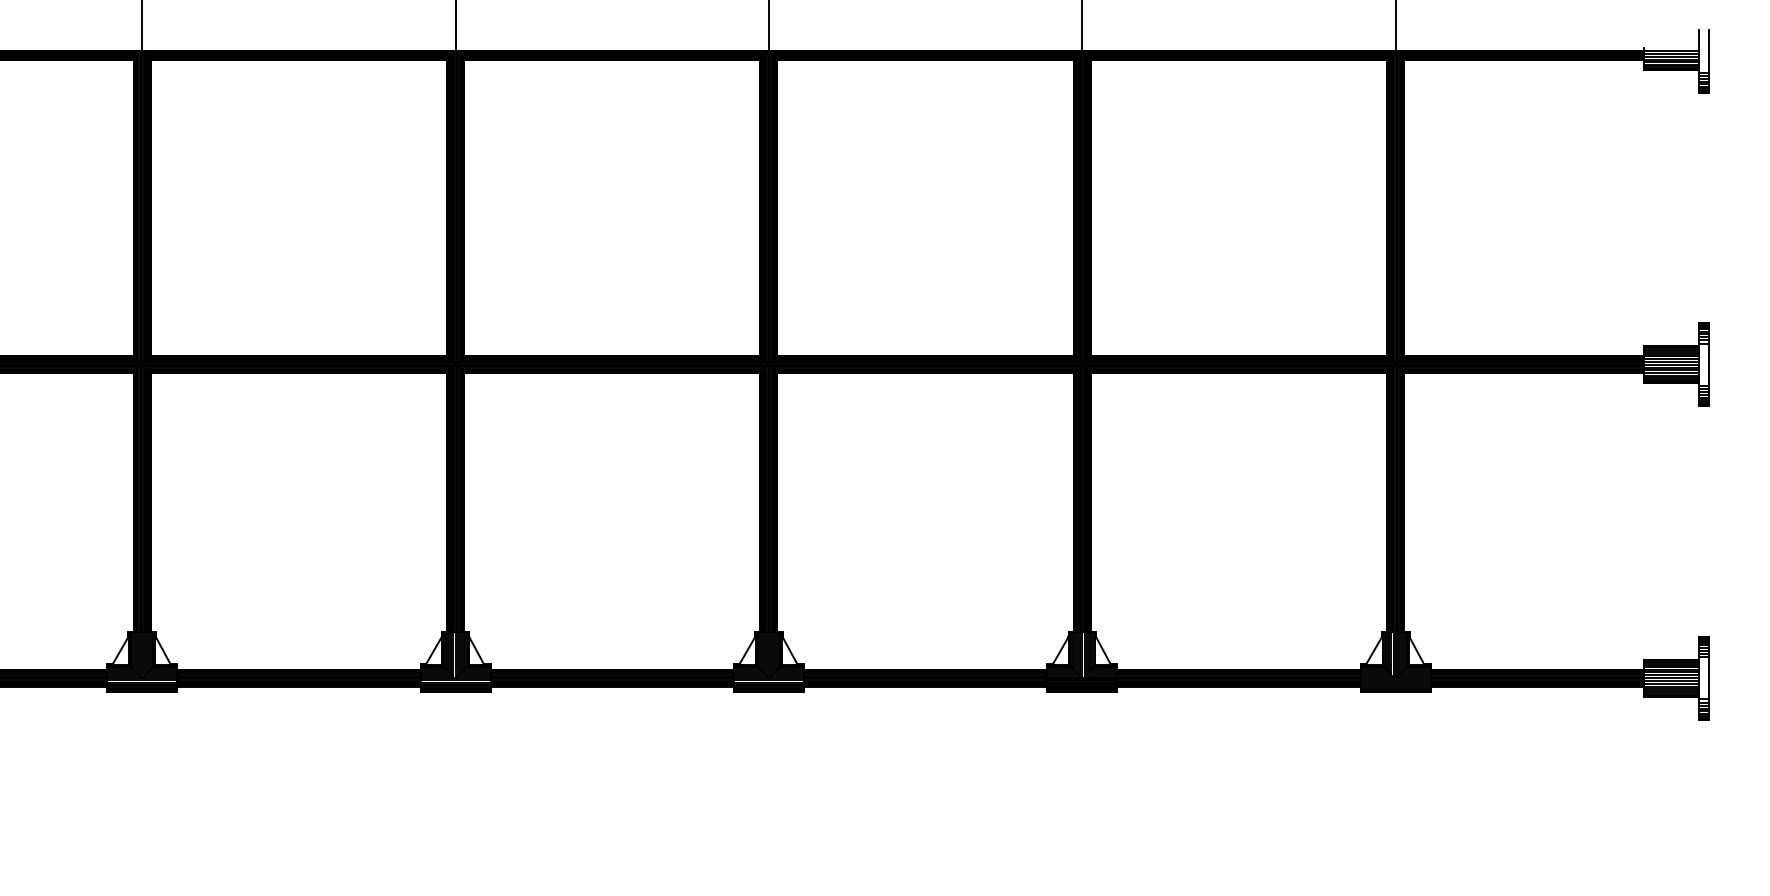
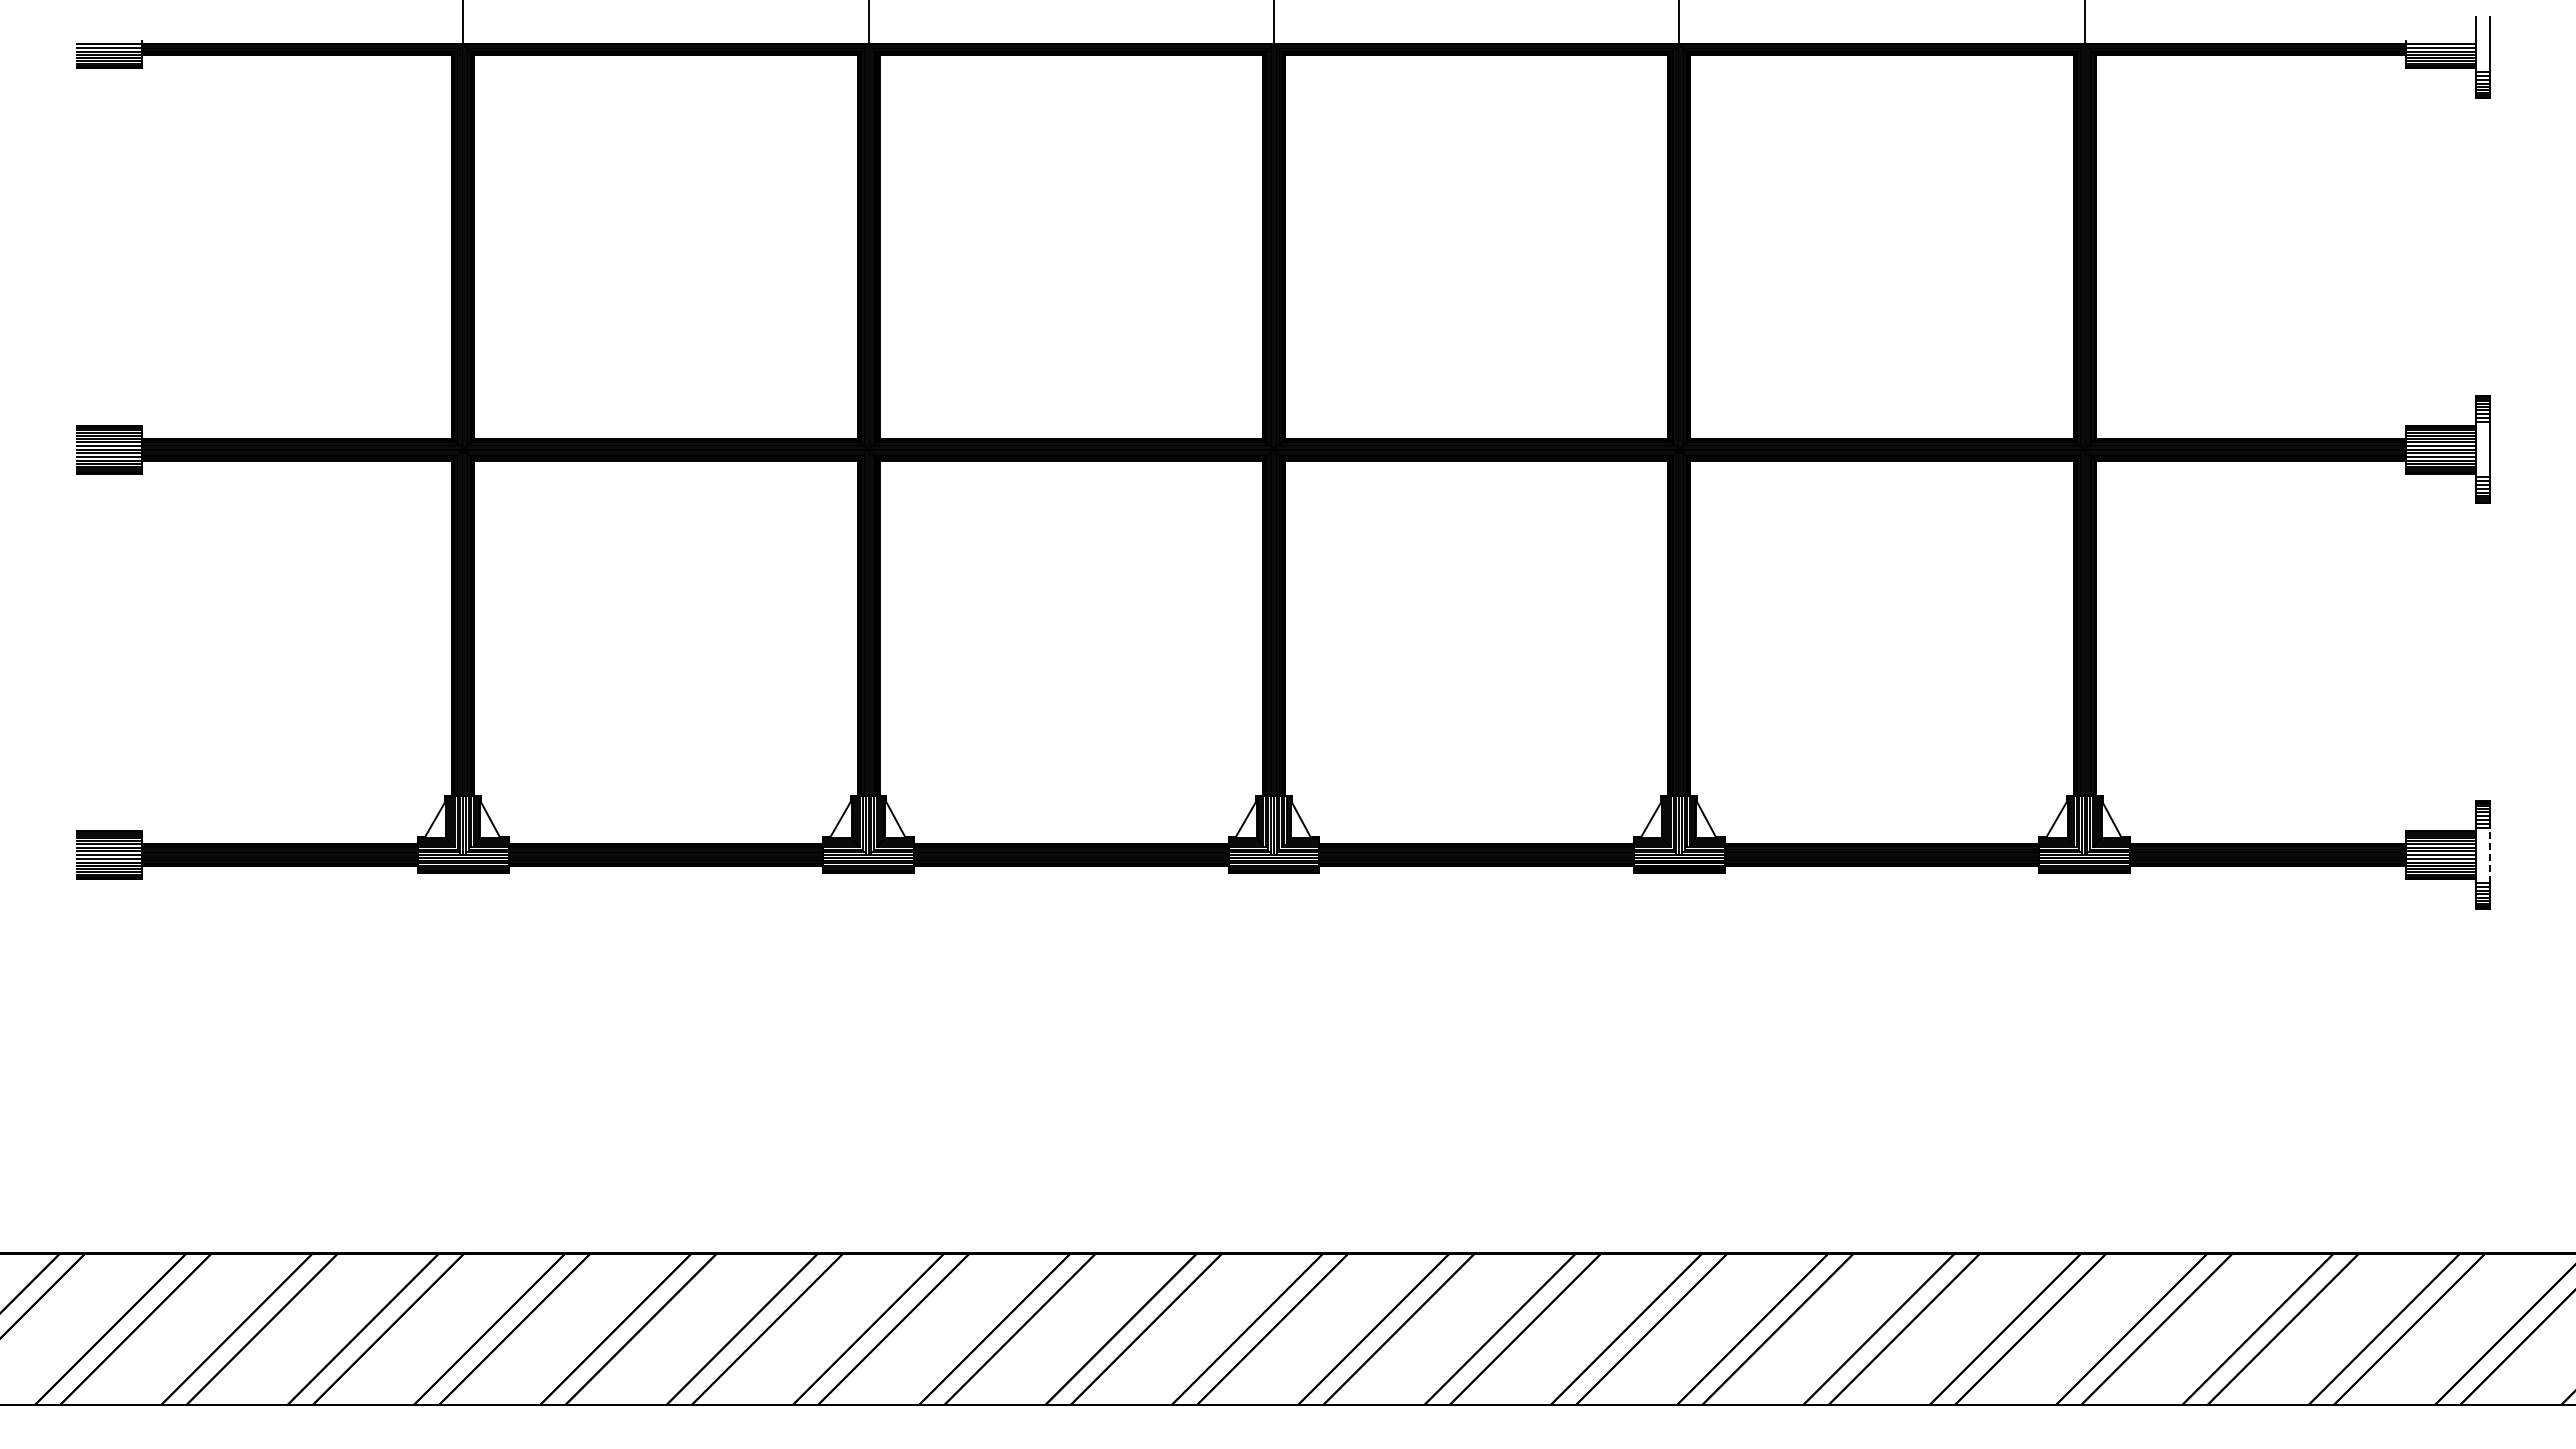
line: (1709, 677) -> (2490, 854), solid -> dashed

